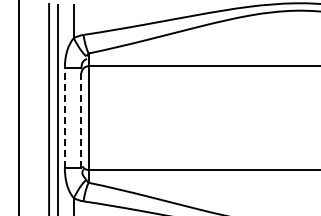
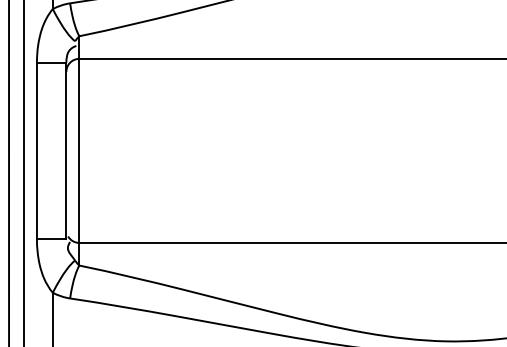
line: (64, 118) -> (36, 151), dashed -> solid
line: (81, 118) -> (66, 151), dashed -> solid

